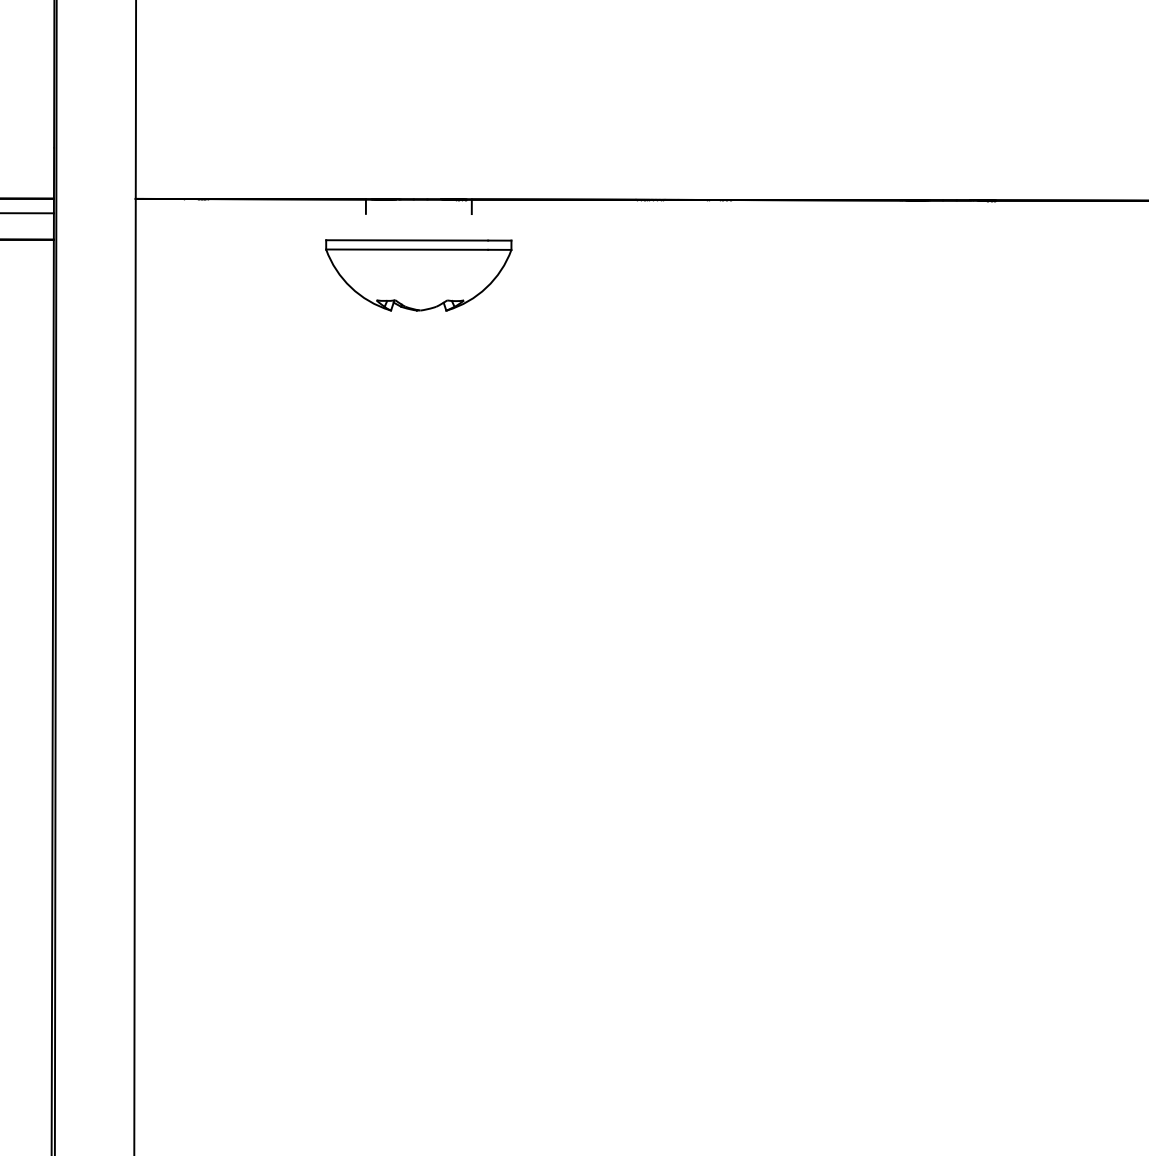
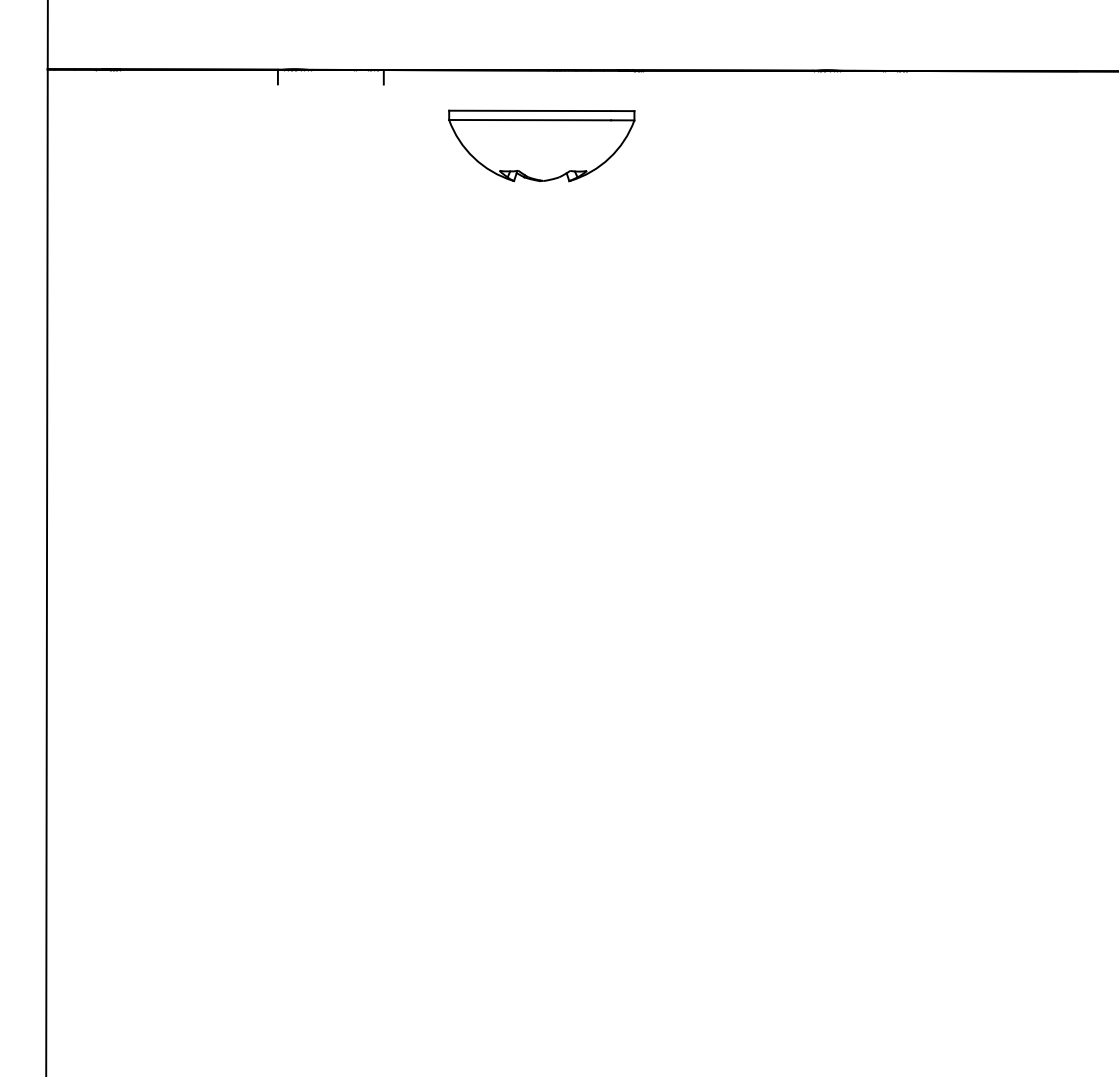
part: (418, 275) -> (541, 145), moved

